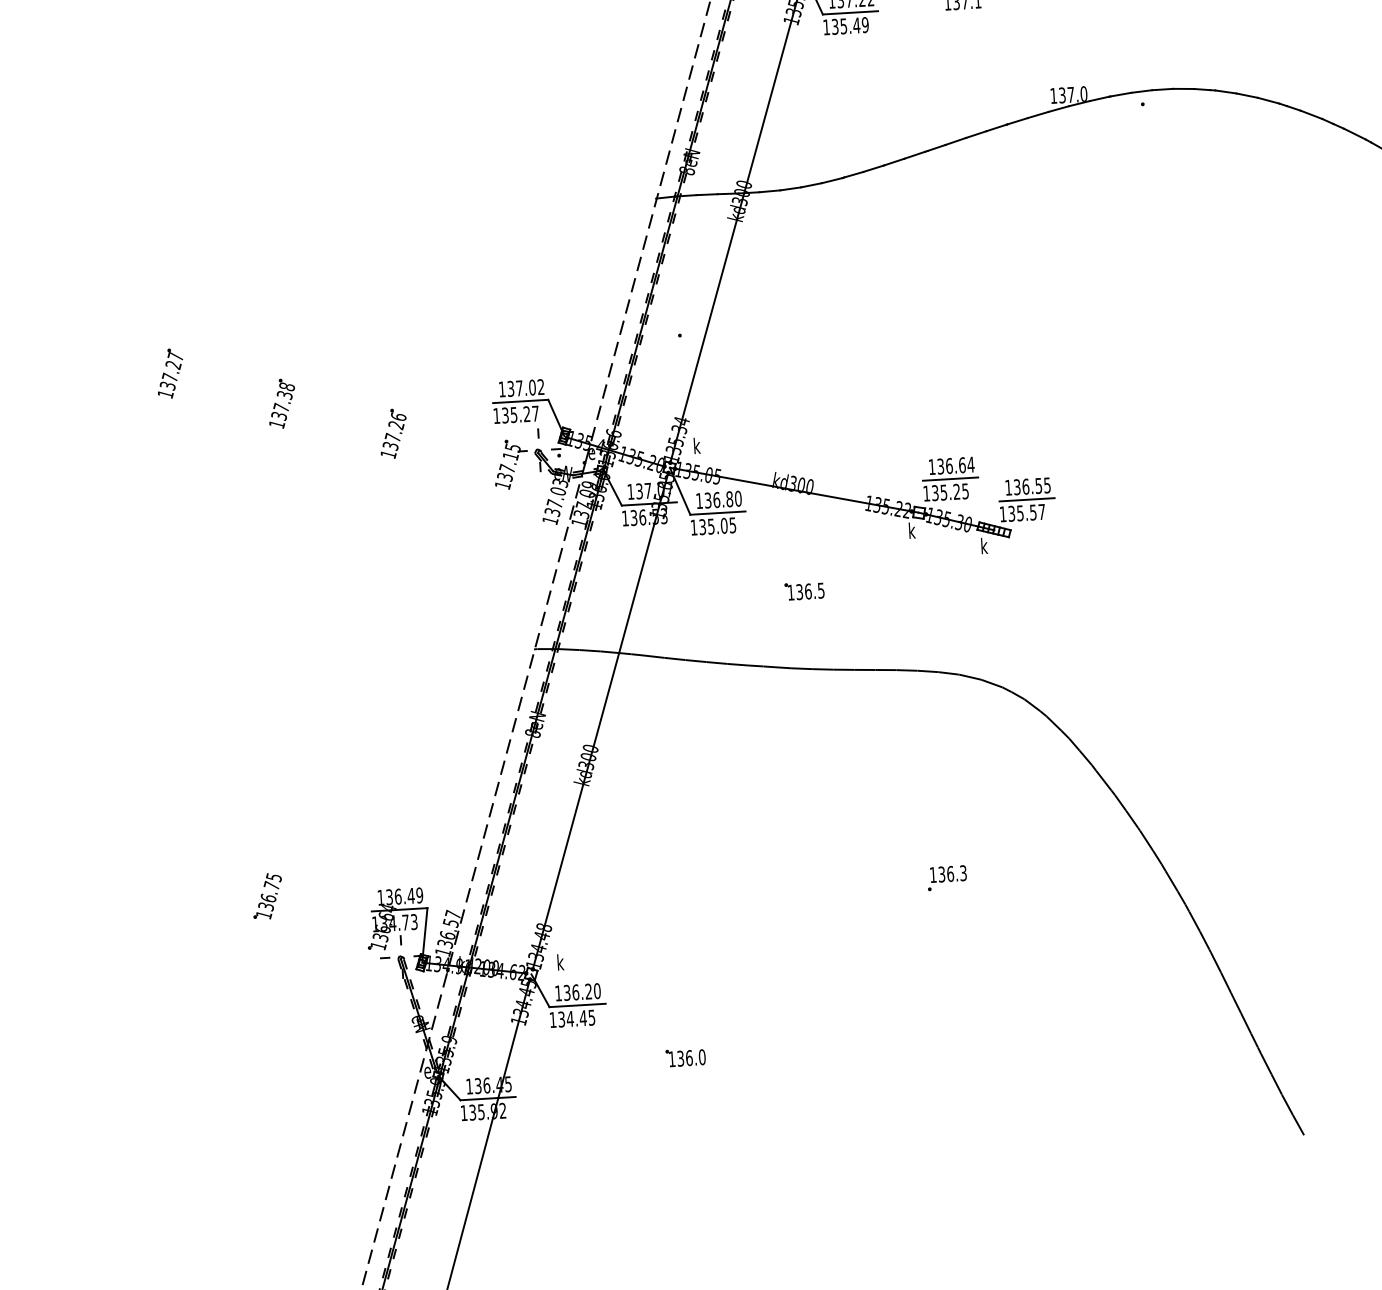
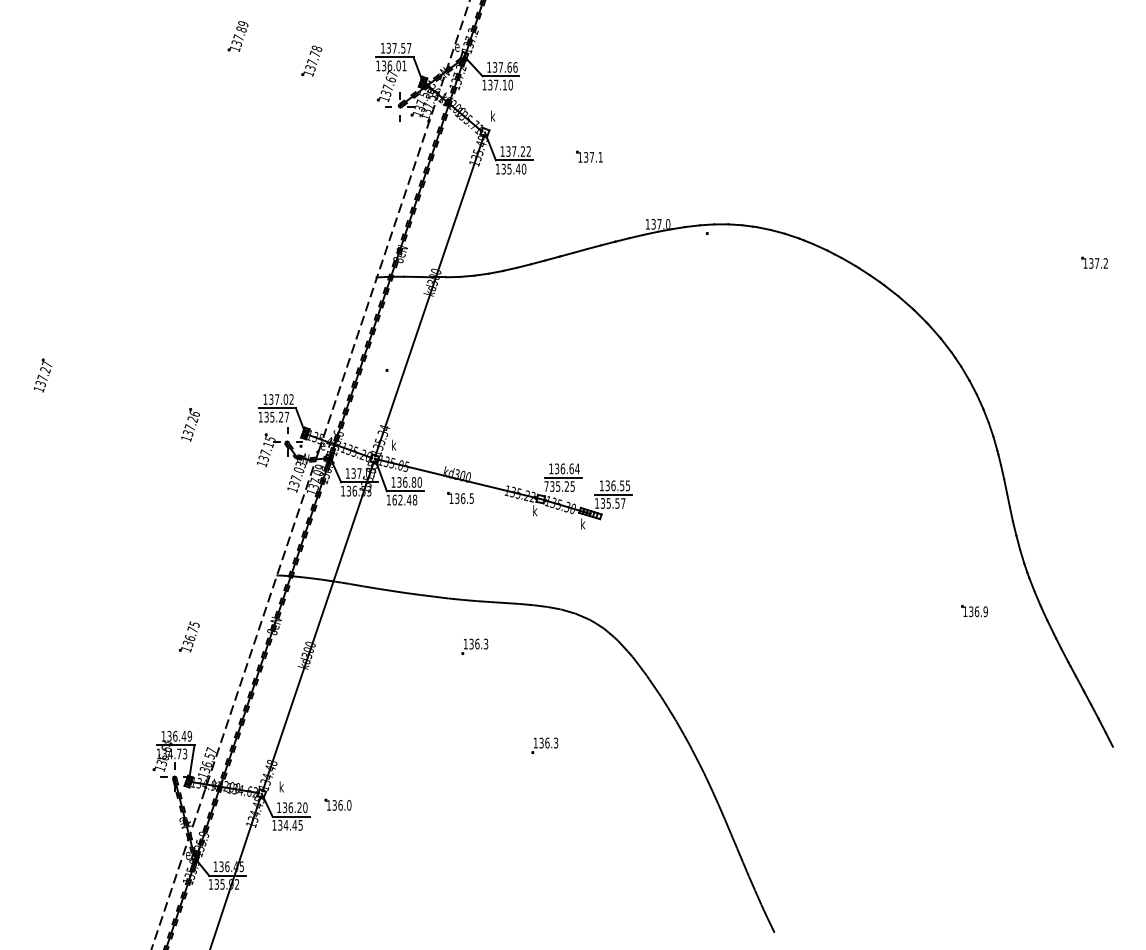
text: (864, 25) -> (523, 169), 135.49 -> 135.40
part: (281, 403) -> (116, 400), removed
text: (926, 493) -> (546, 486), 135.25 -> 735.25
text: (717, 525) -> (404, 499), 135.05 -> 162.48
part: (804, 590) -> (460, 497), moved
part: (833, 737) -> (474, 646), added
part: (267, 895) -> (189, 636), moved
part: (684, 1057) -> (337, 804), moved

